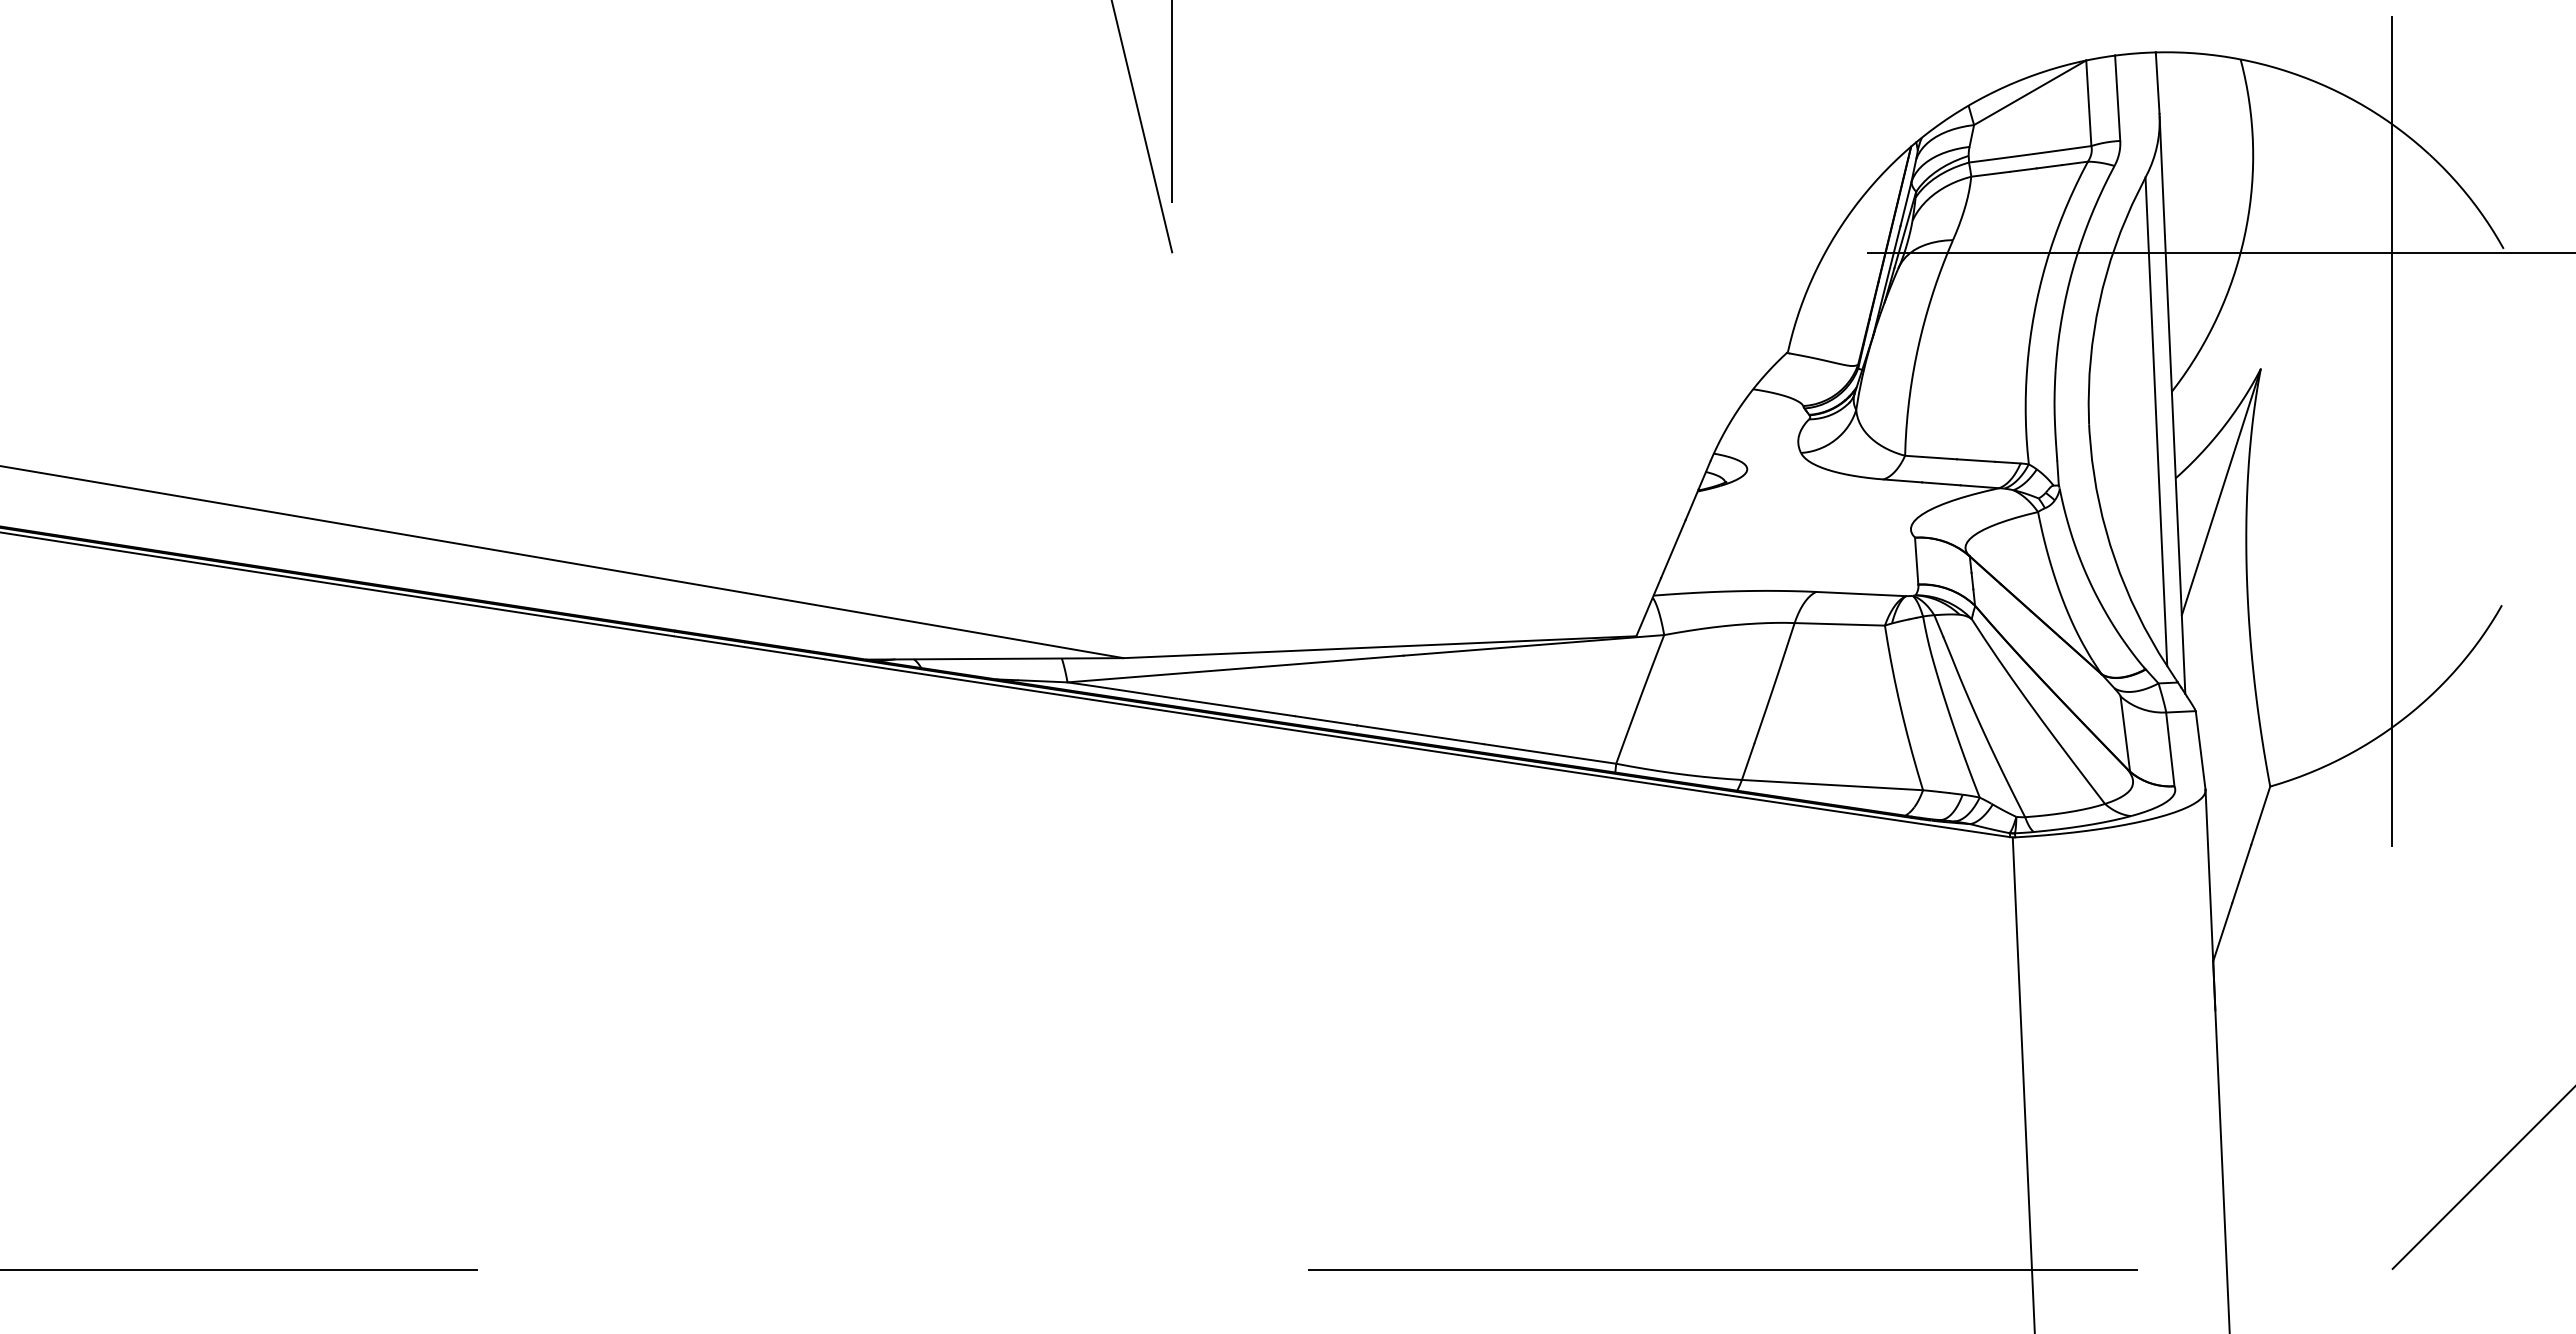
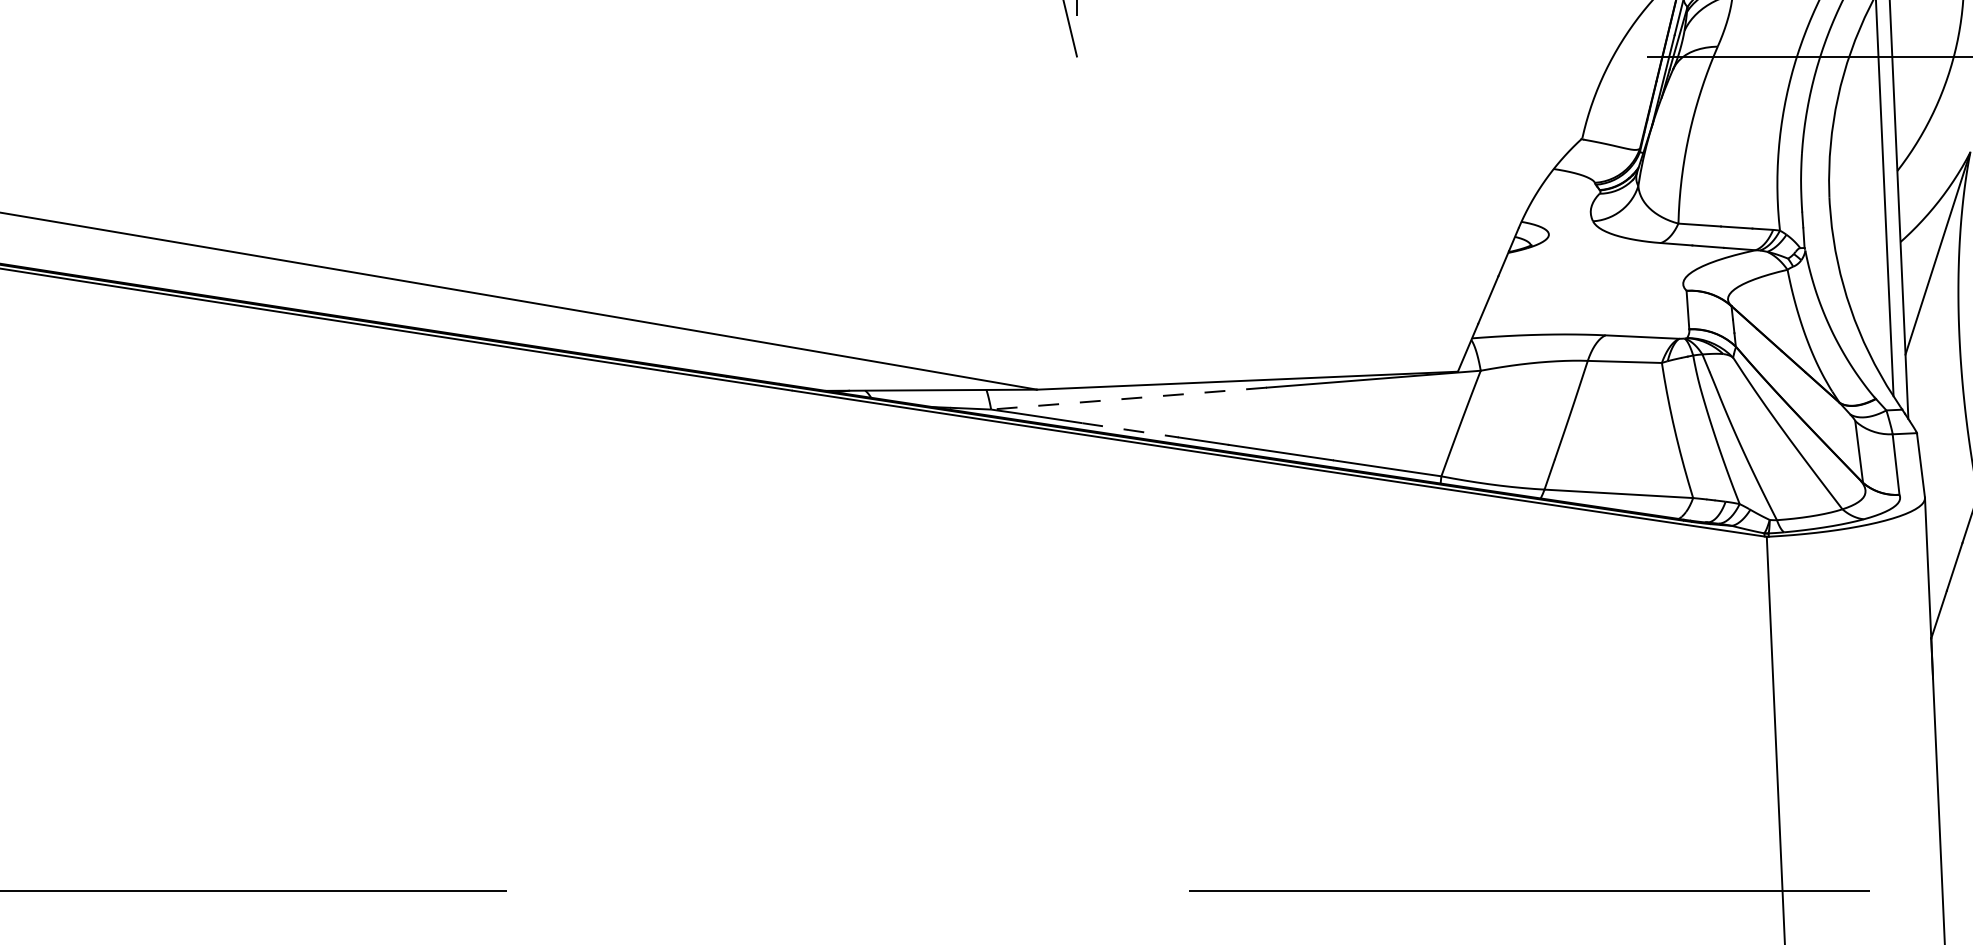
line: (1235, 669) -> (1128, 398), solid -> dashed
line: (1237, 707) -> (1130, 430), solid -> dashed

